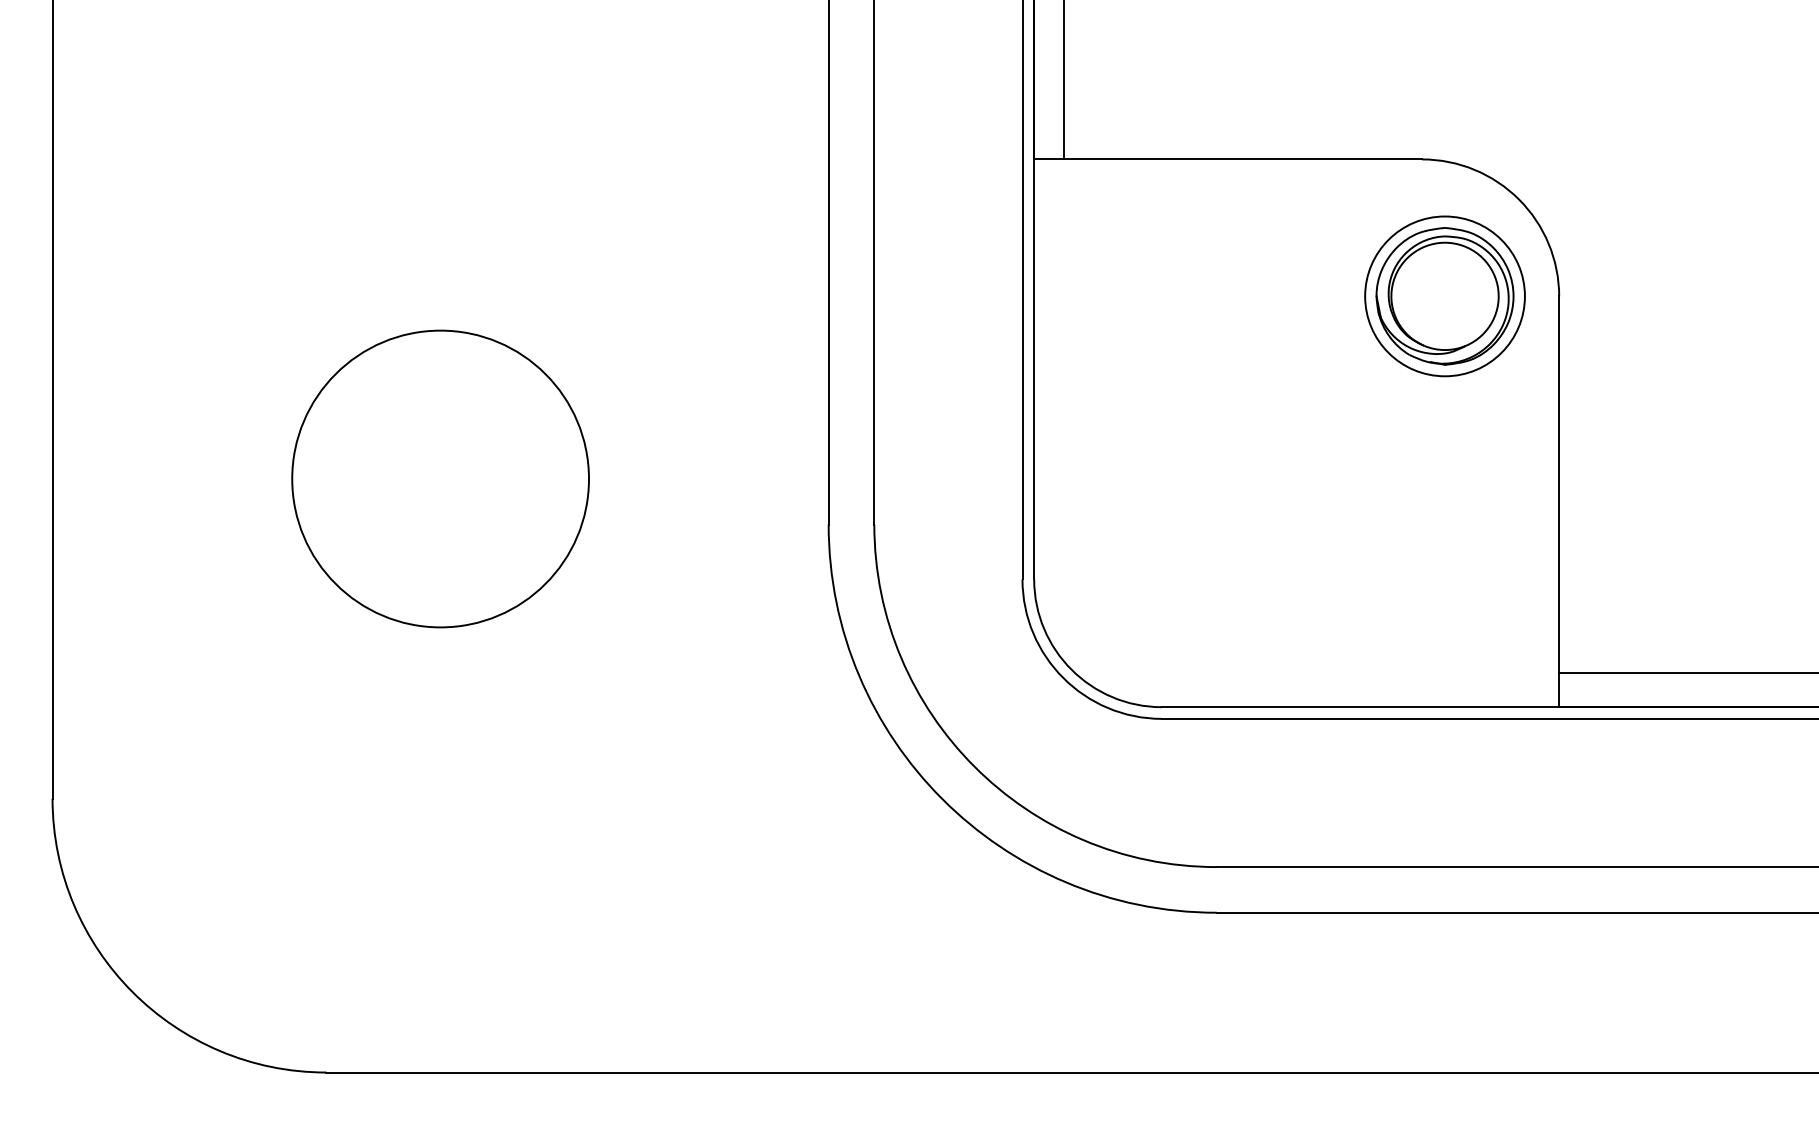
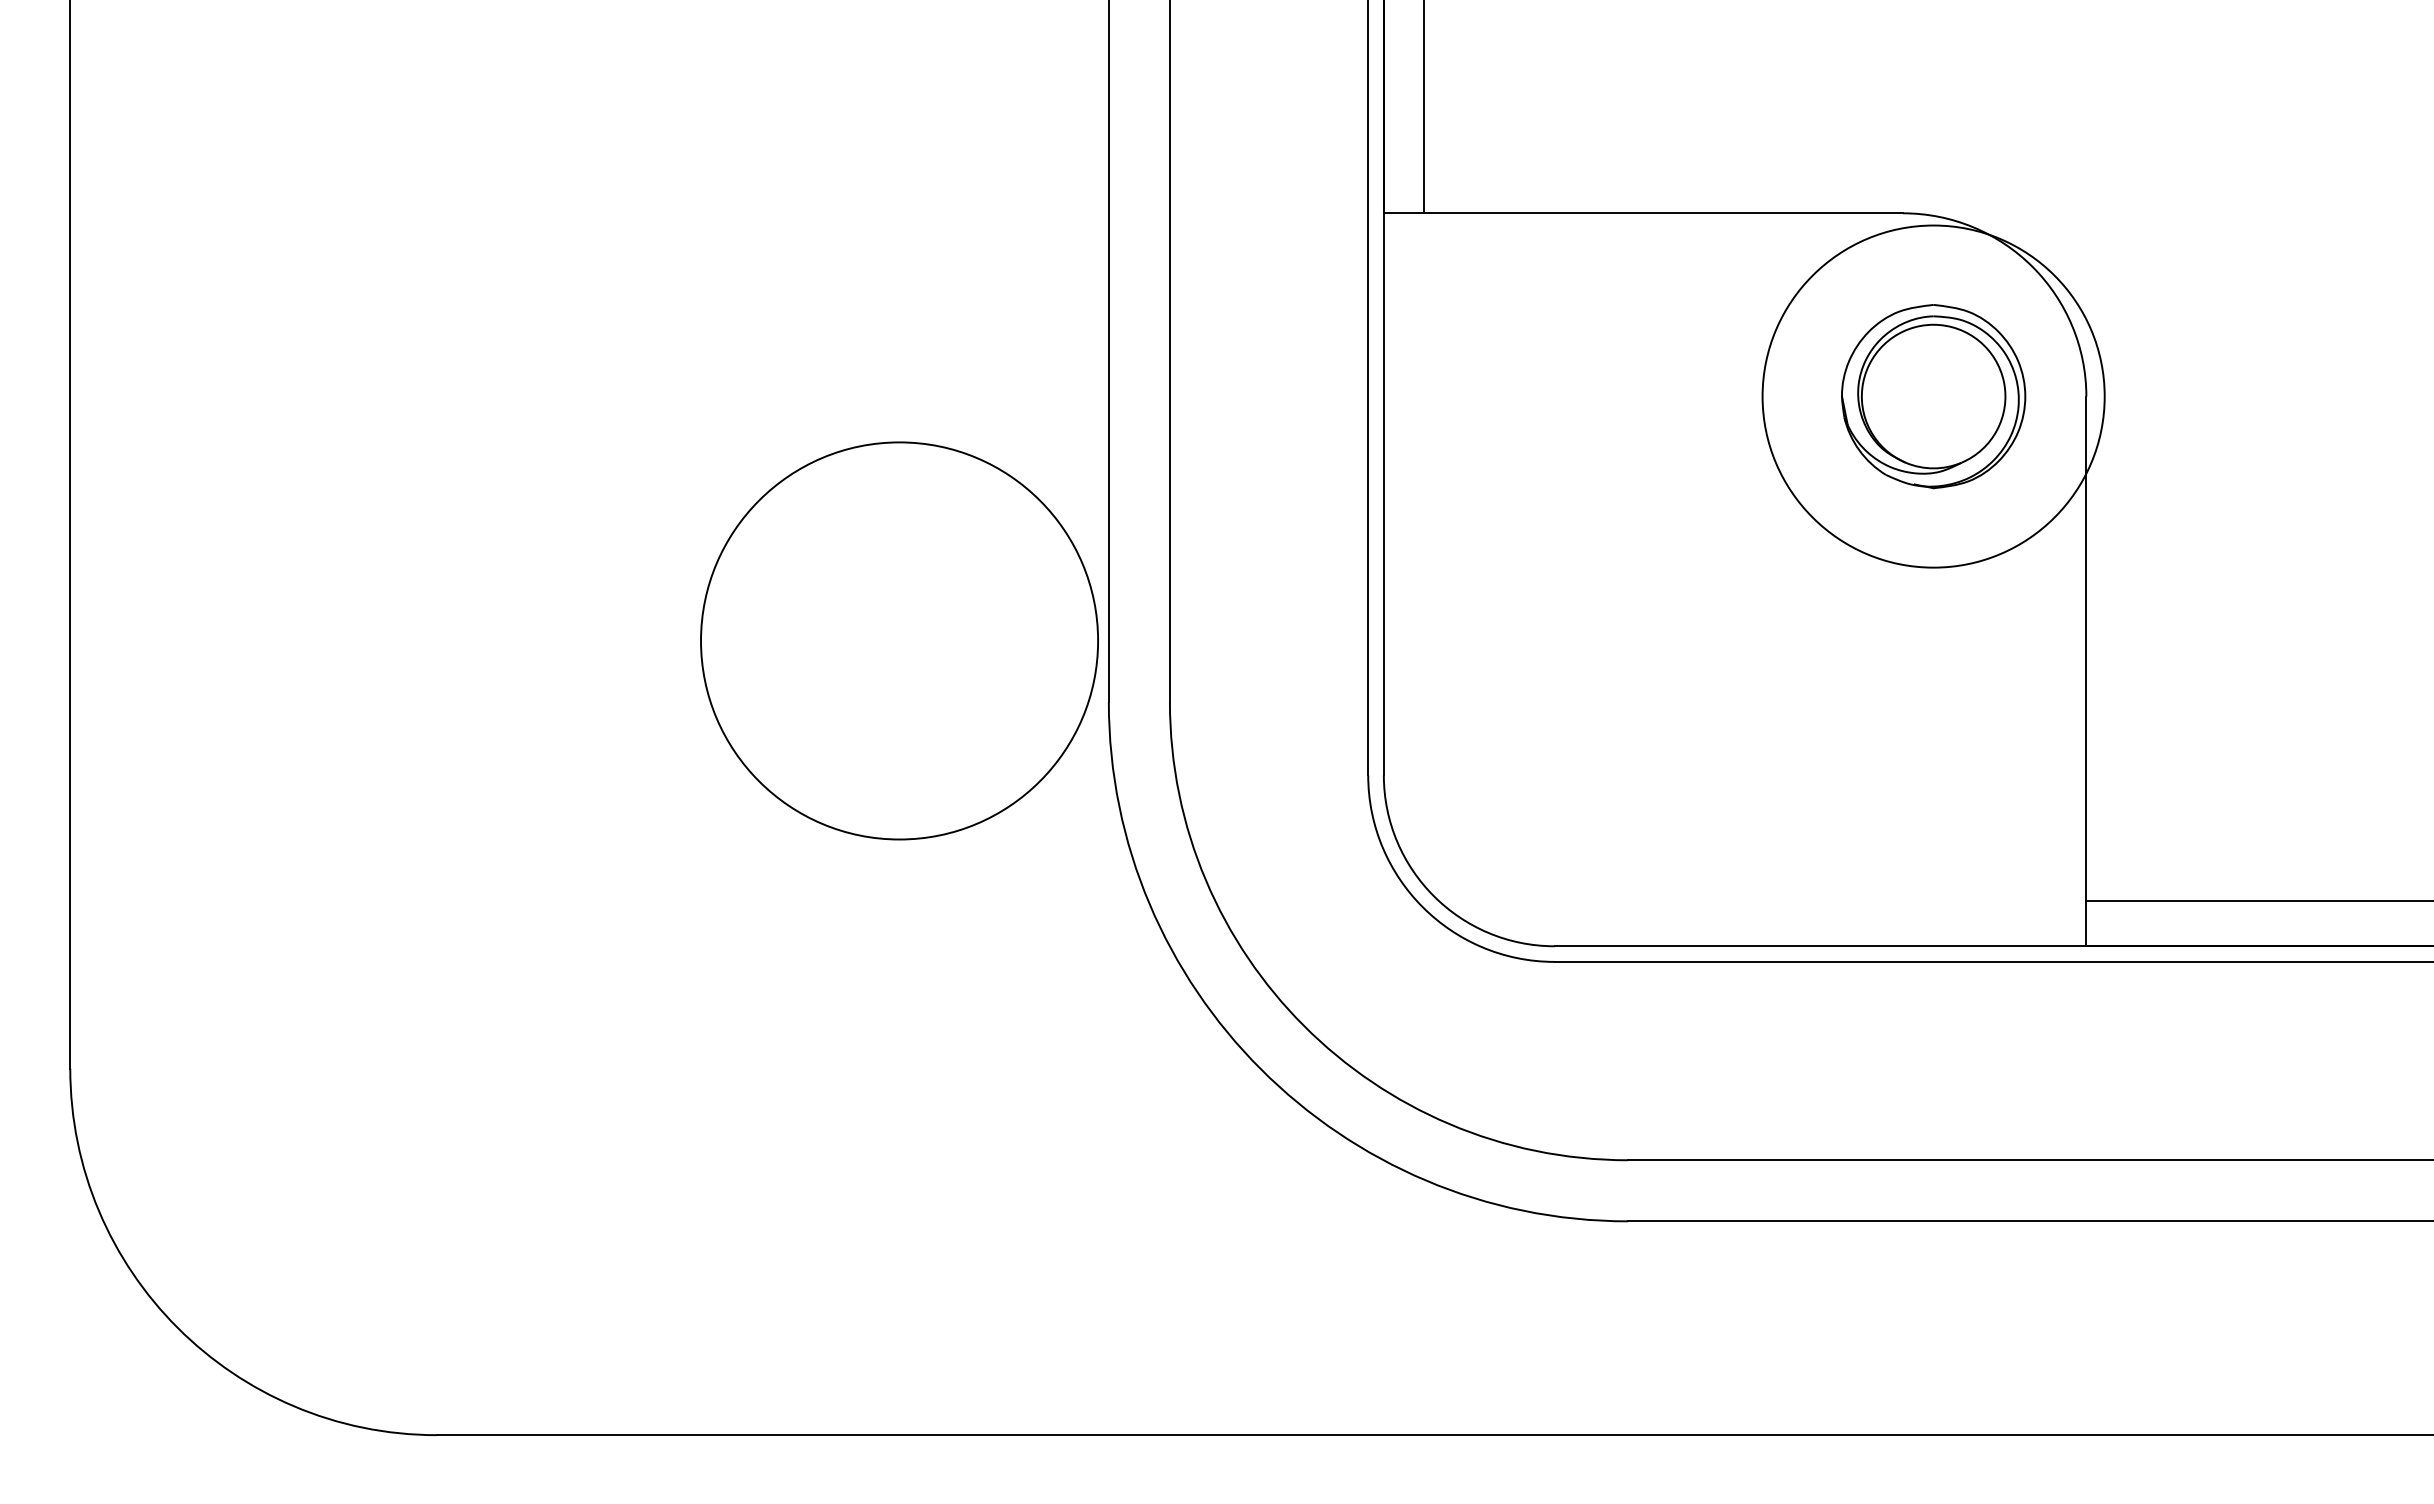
circle: (1444, 296) -> (1933, 396), size x1.6
circle: (440, 478) -> (899, 640), moved

